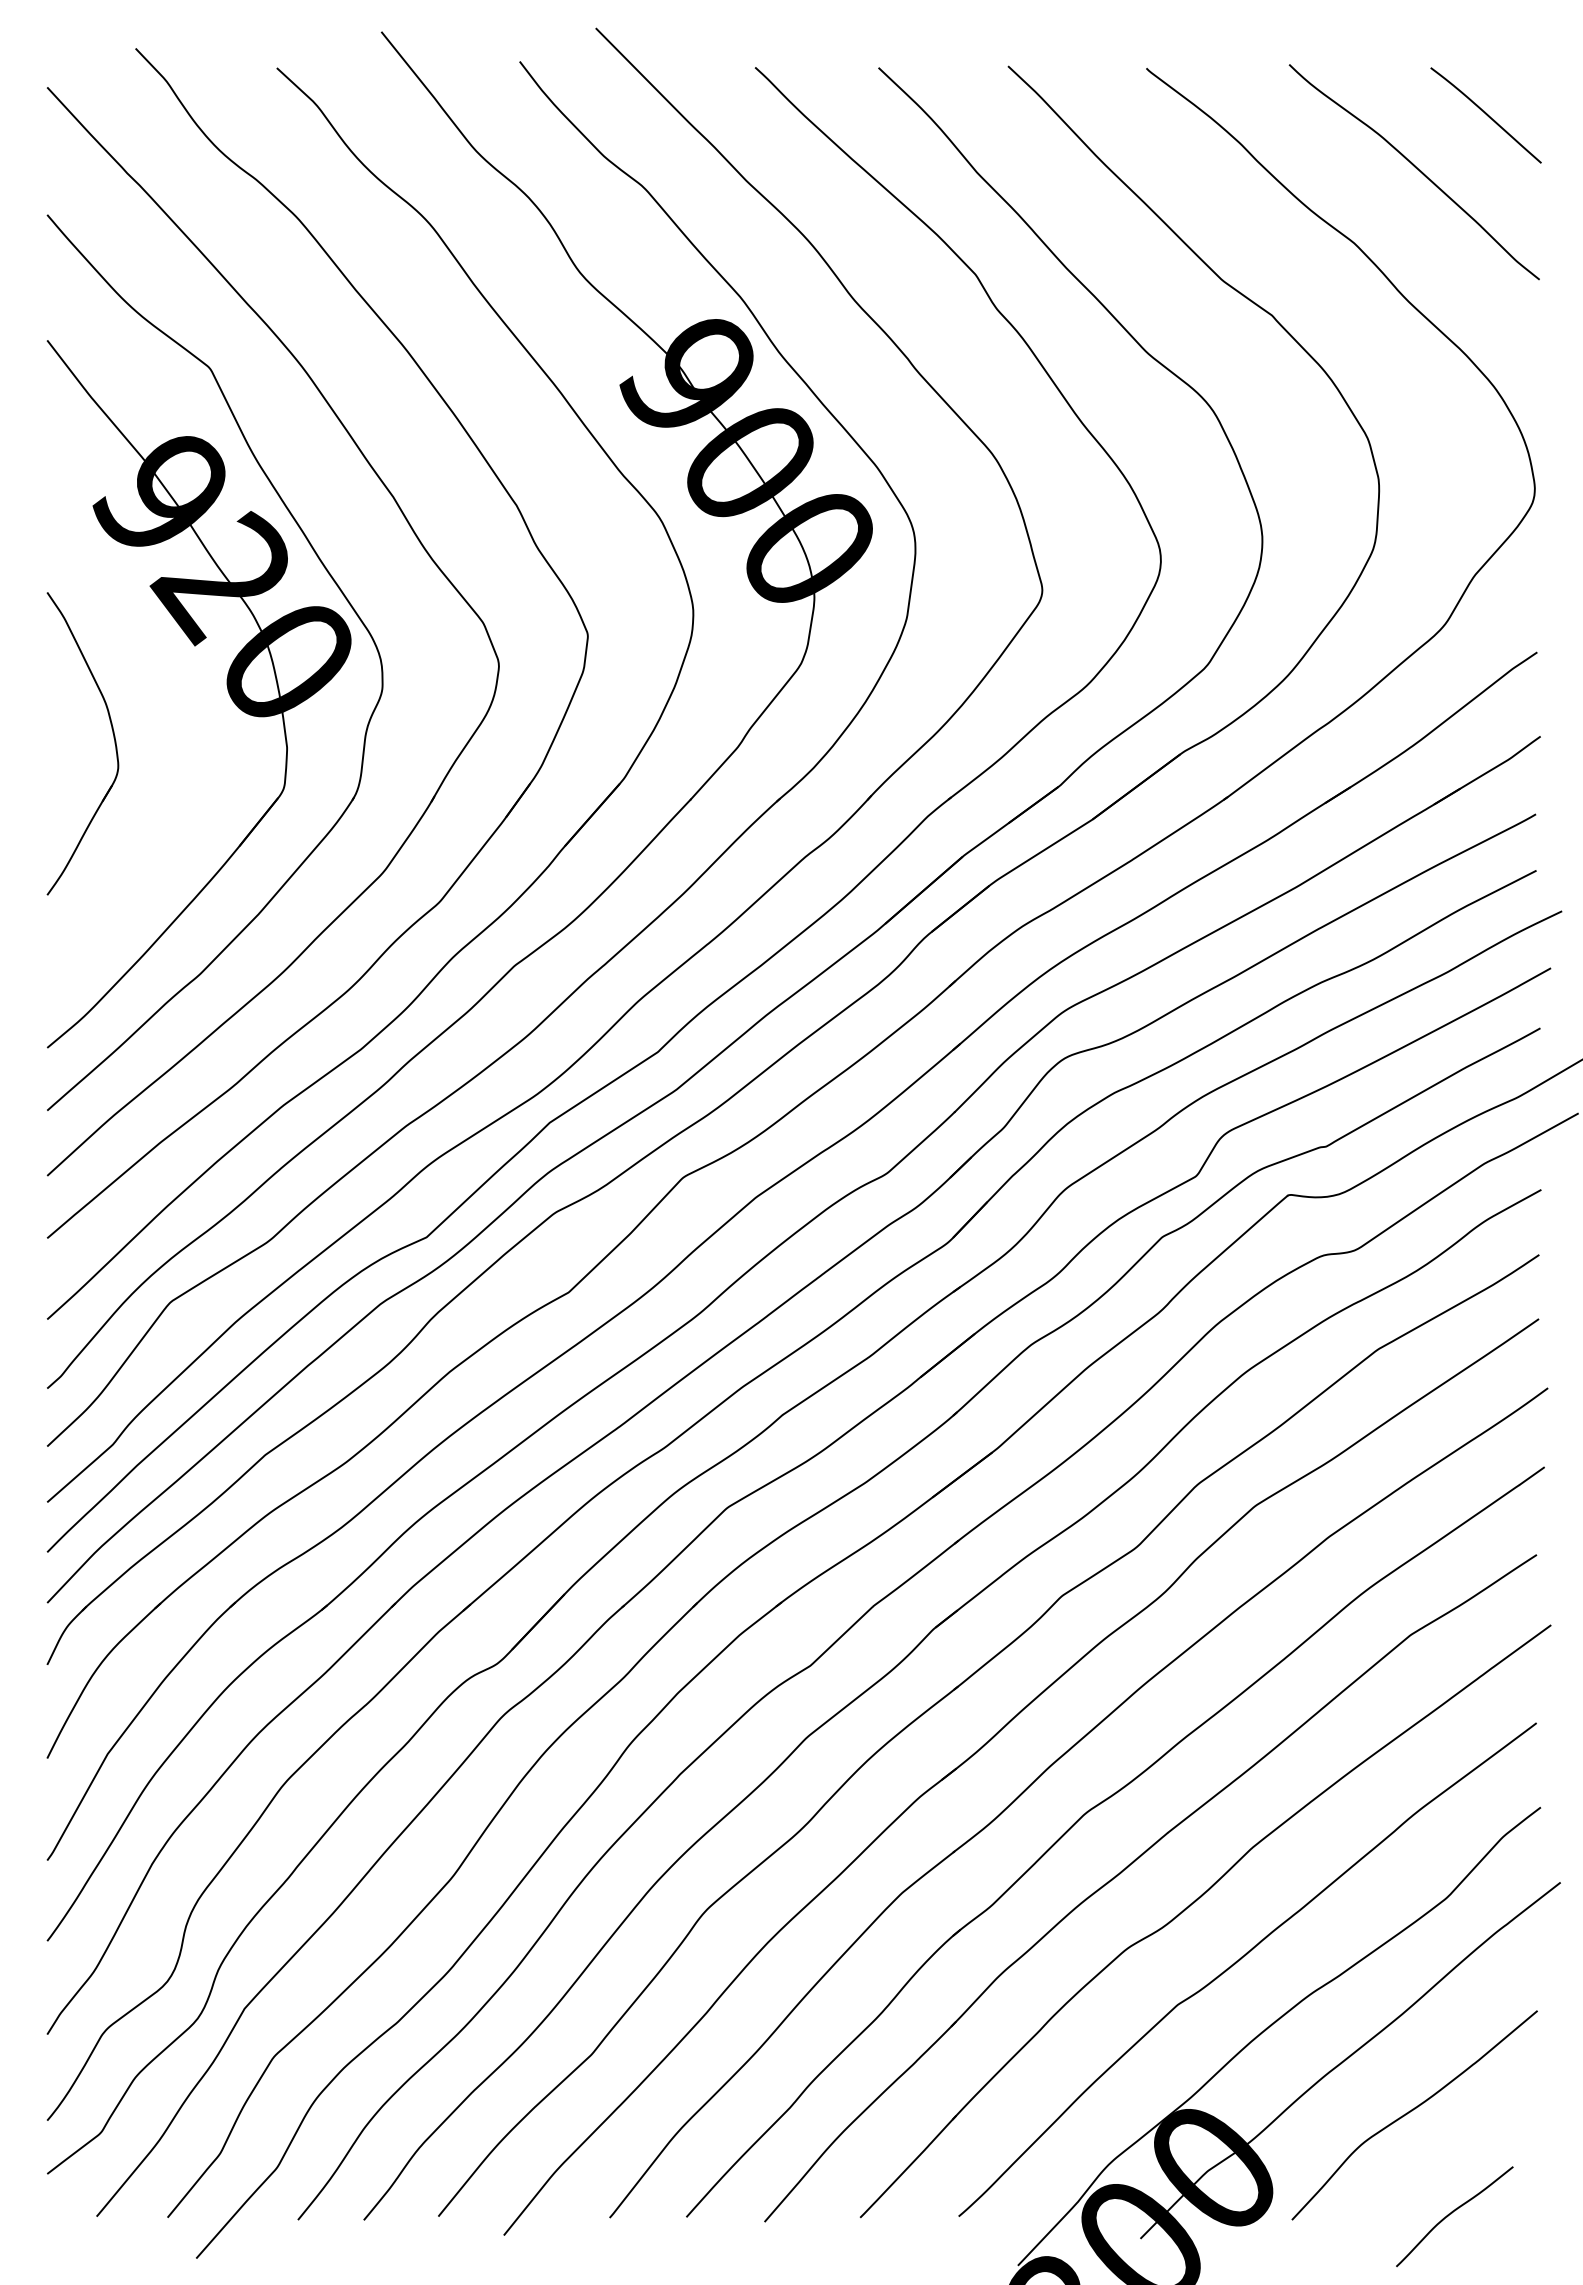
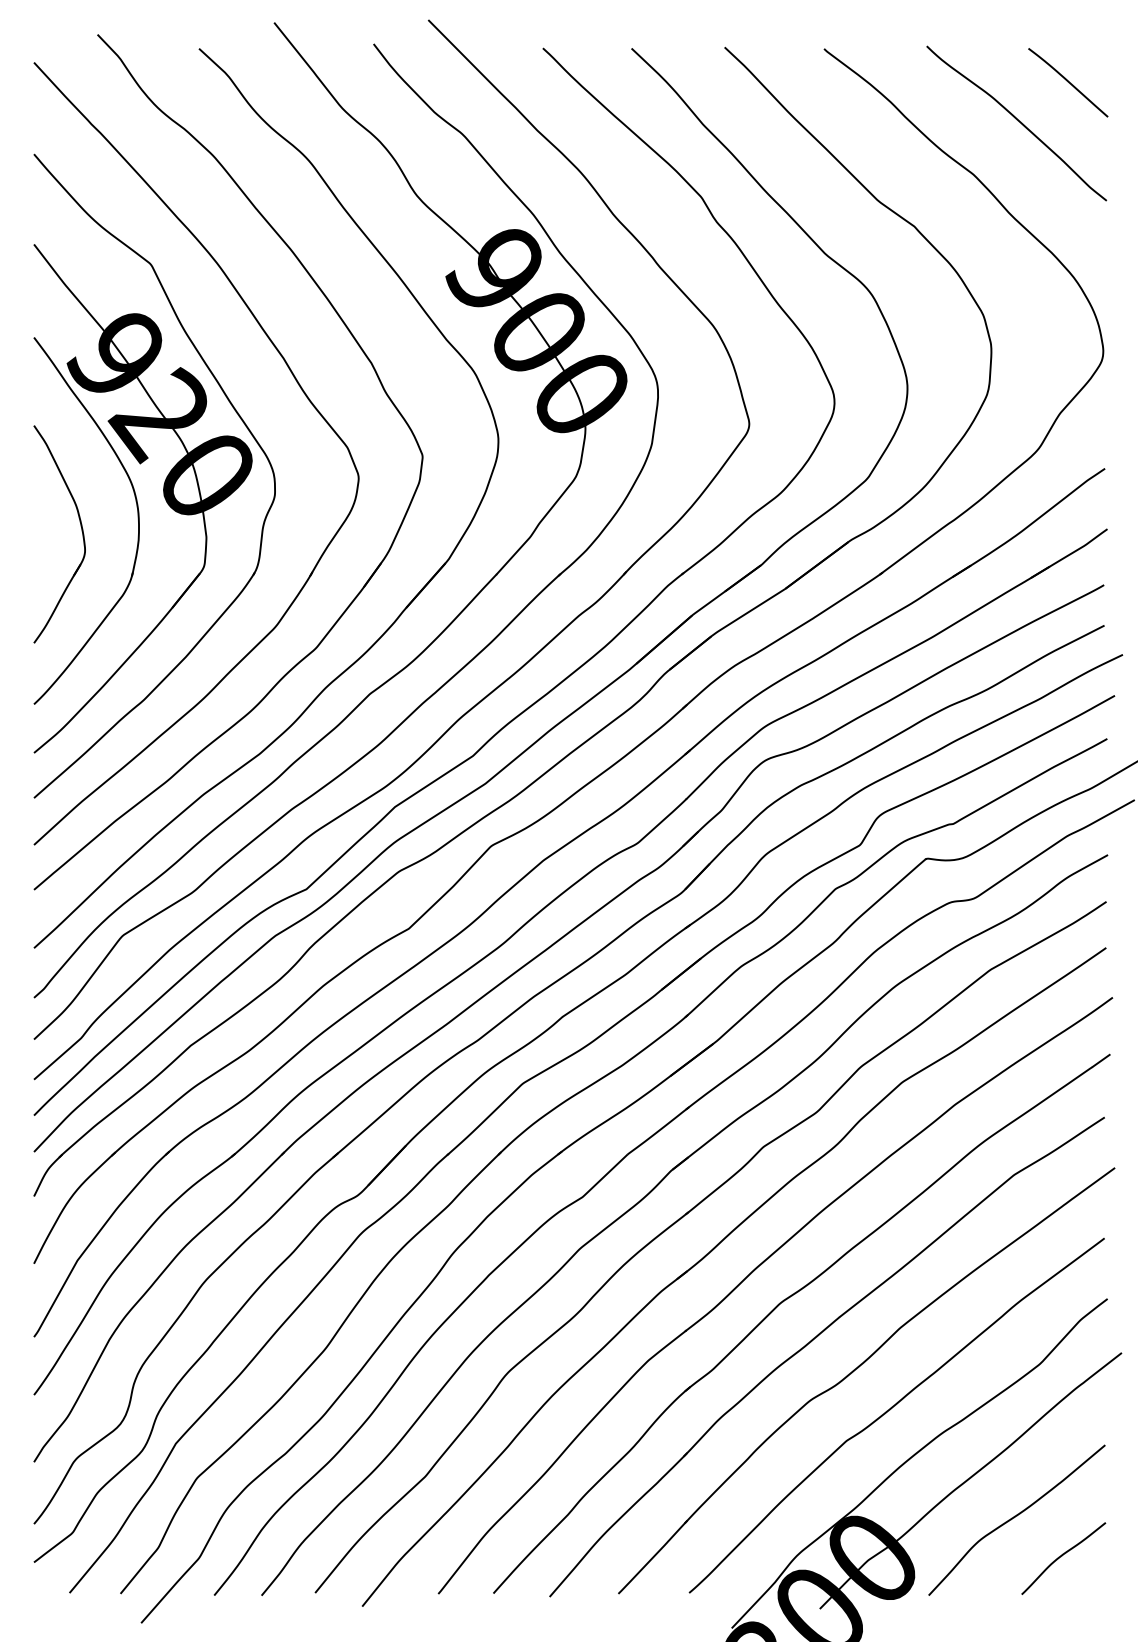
part: (191, 718) -> (137, 516), added
curve: (1452, 2213) -> (1062, 1556), moved

